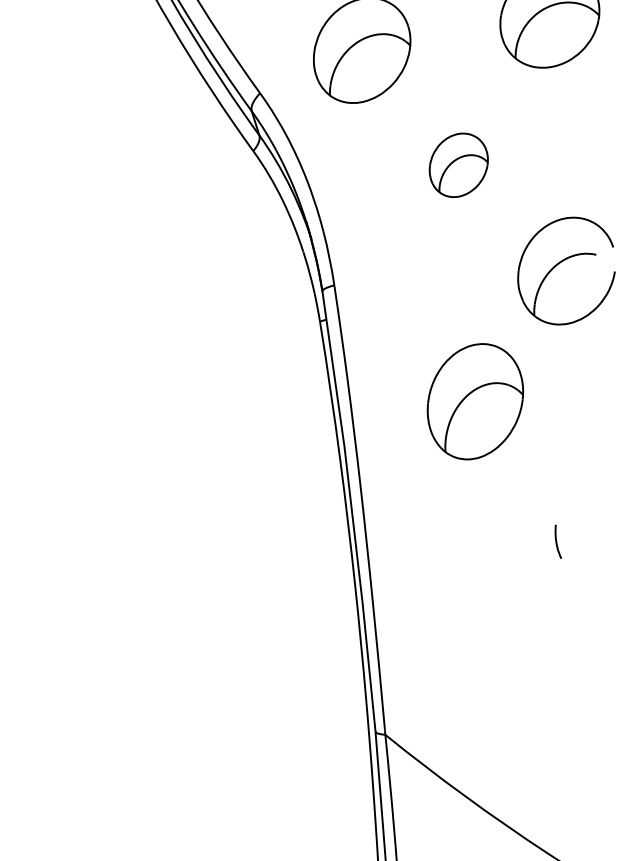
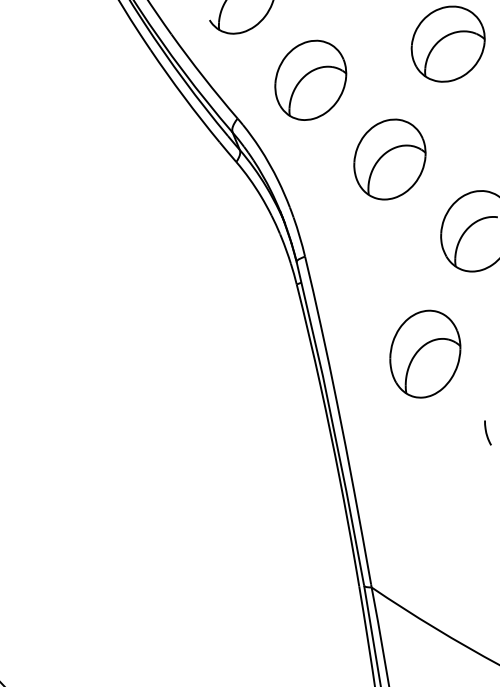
part: (458, 165) -> (389, 159), size x1.67
part: (475, 400) -> (425, 353), moved

